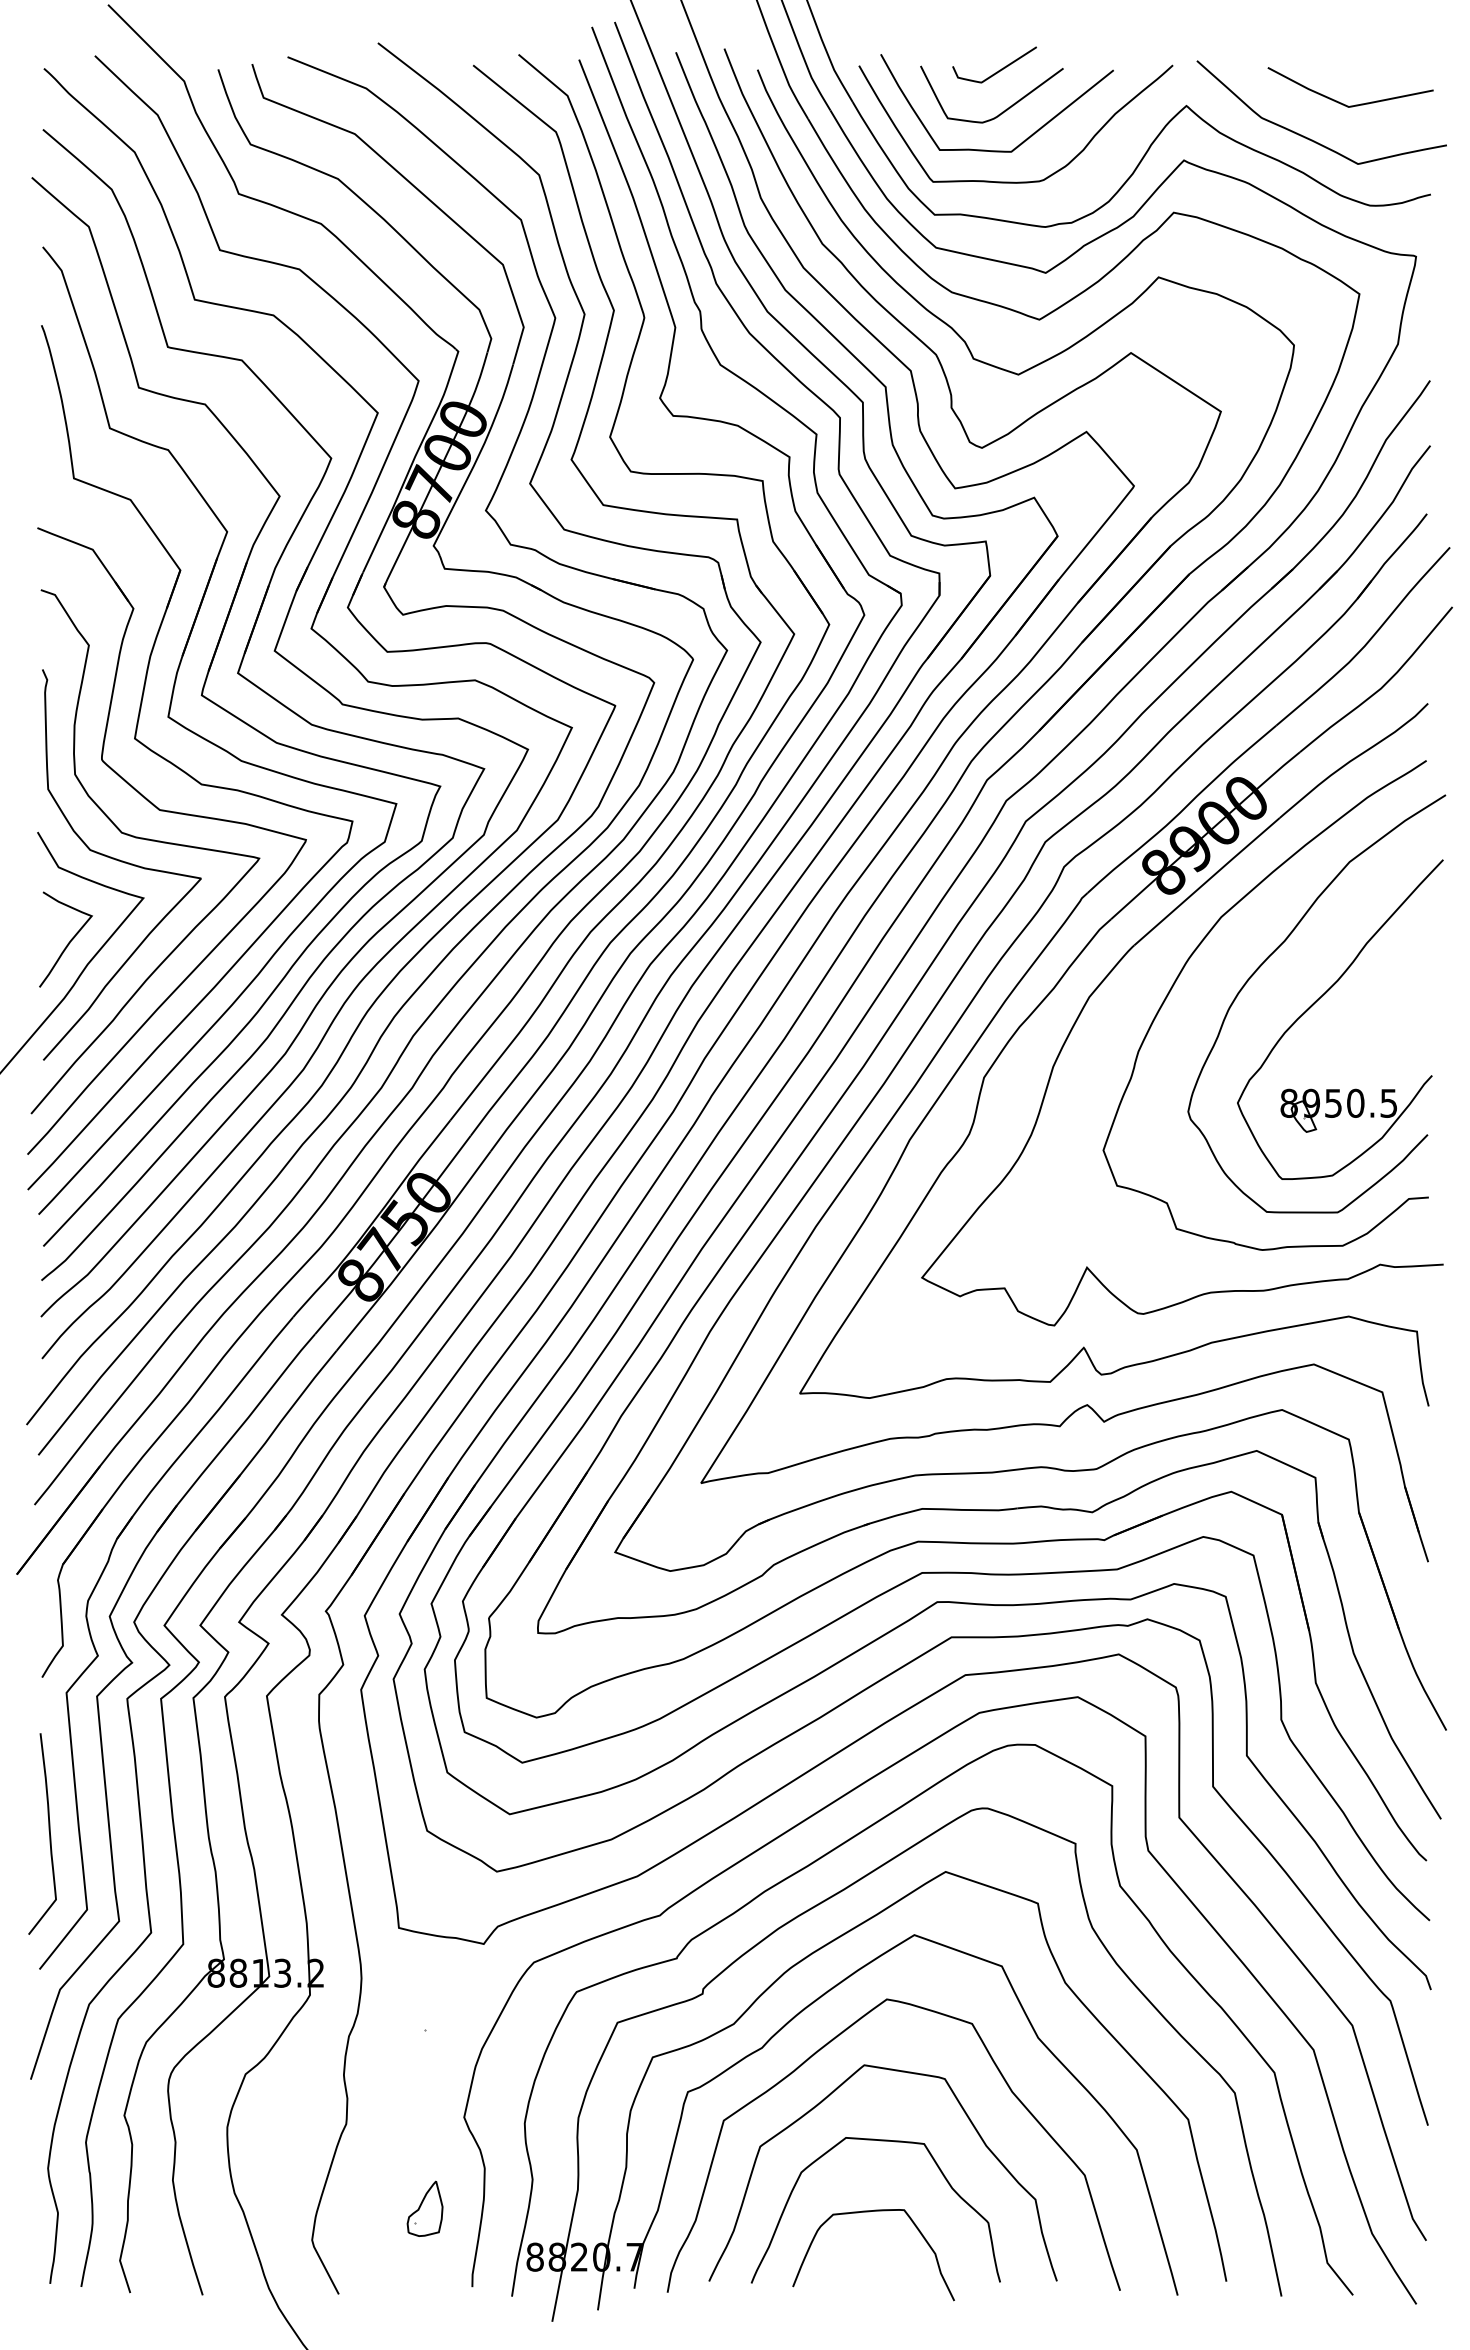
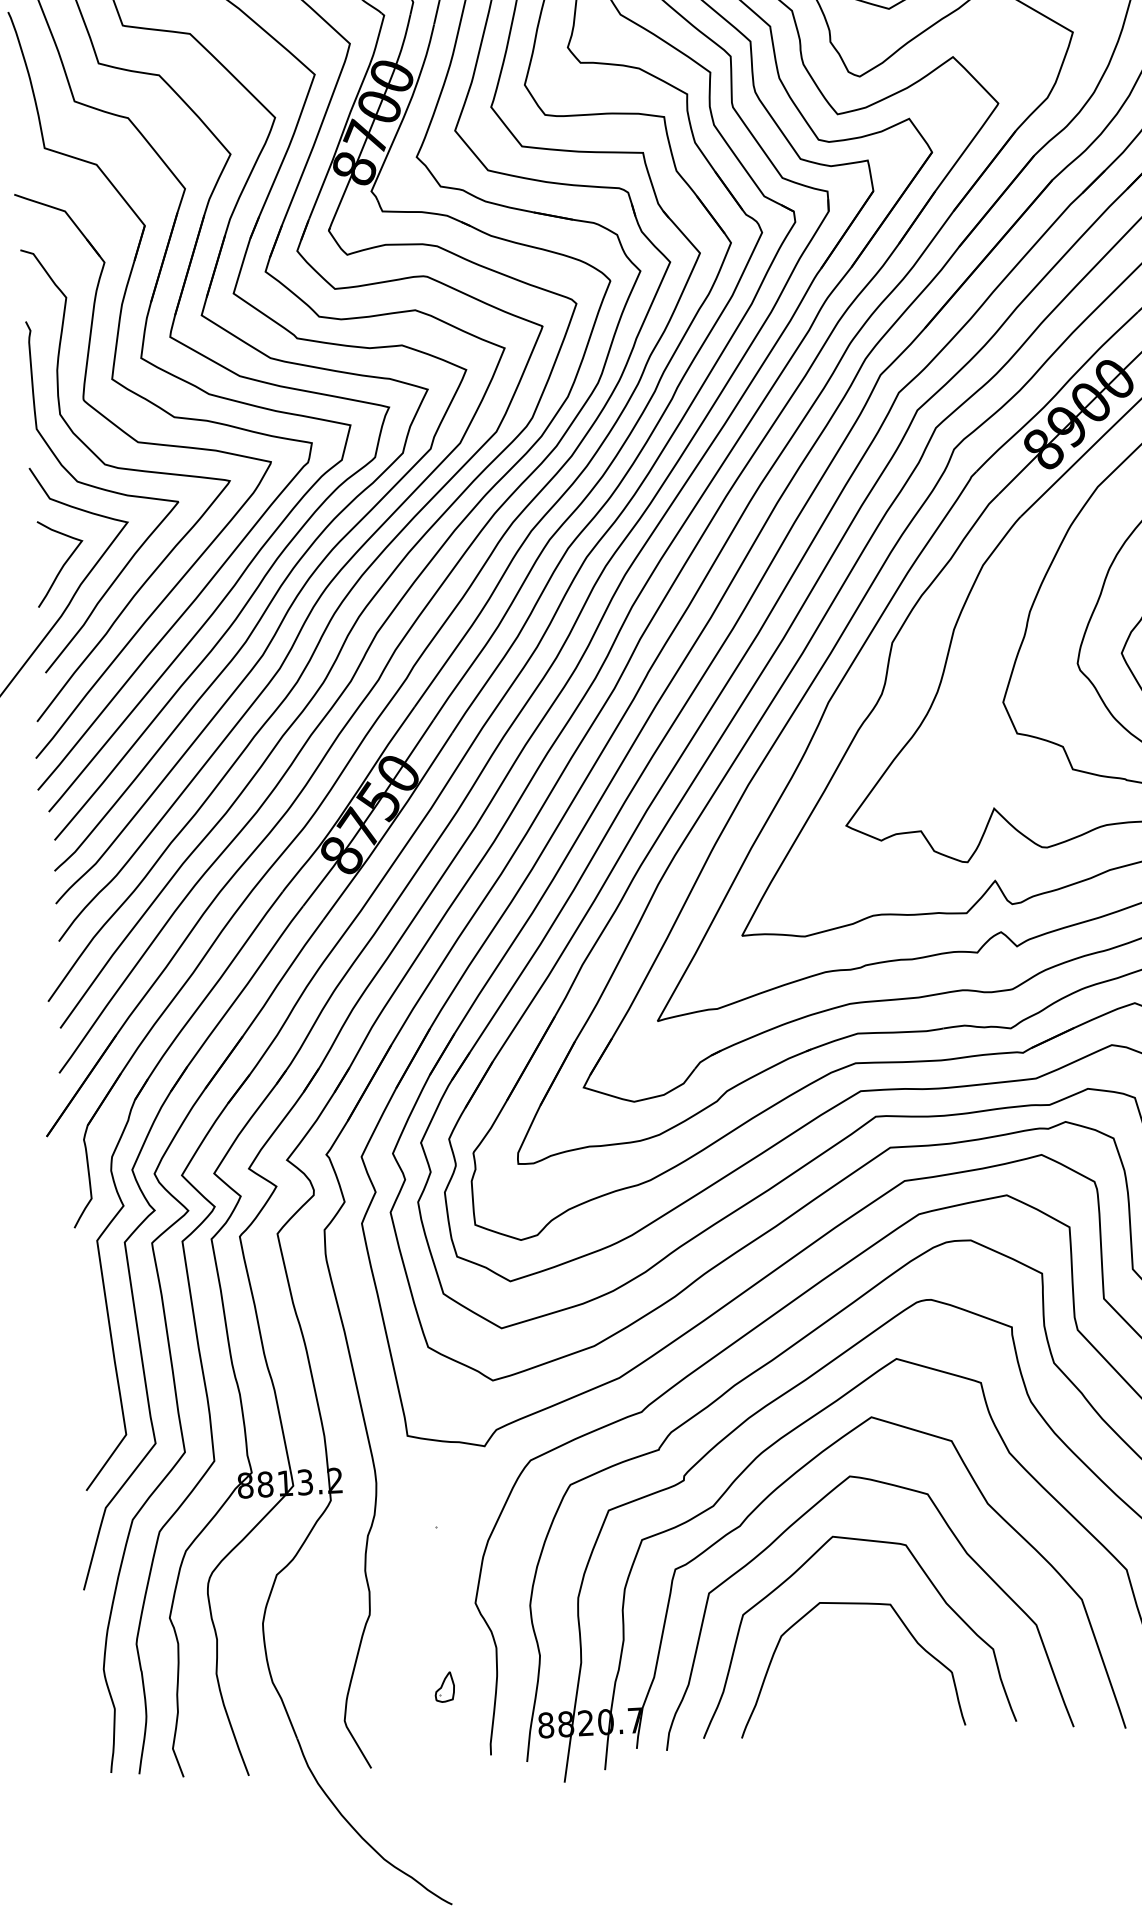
curve: (48, 1830) -> (87, 1365), removed
part: (424, 2208) -> (444, 1686), size x0.6
curve: (869, 2212) -> (844, 1668), removed

